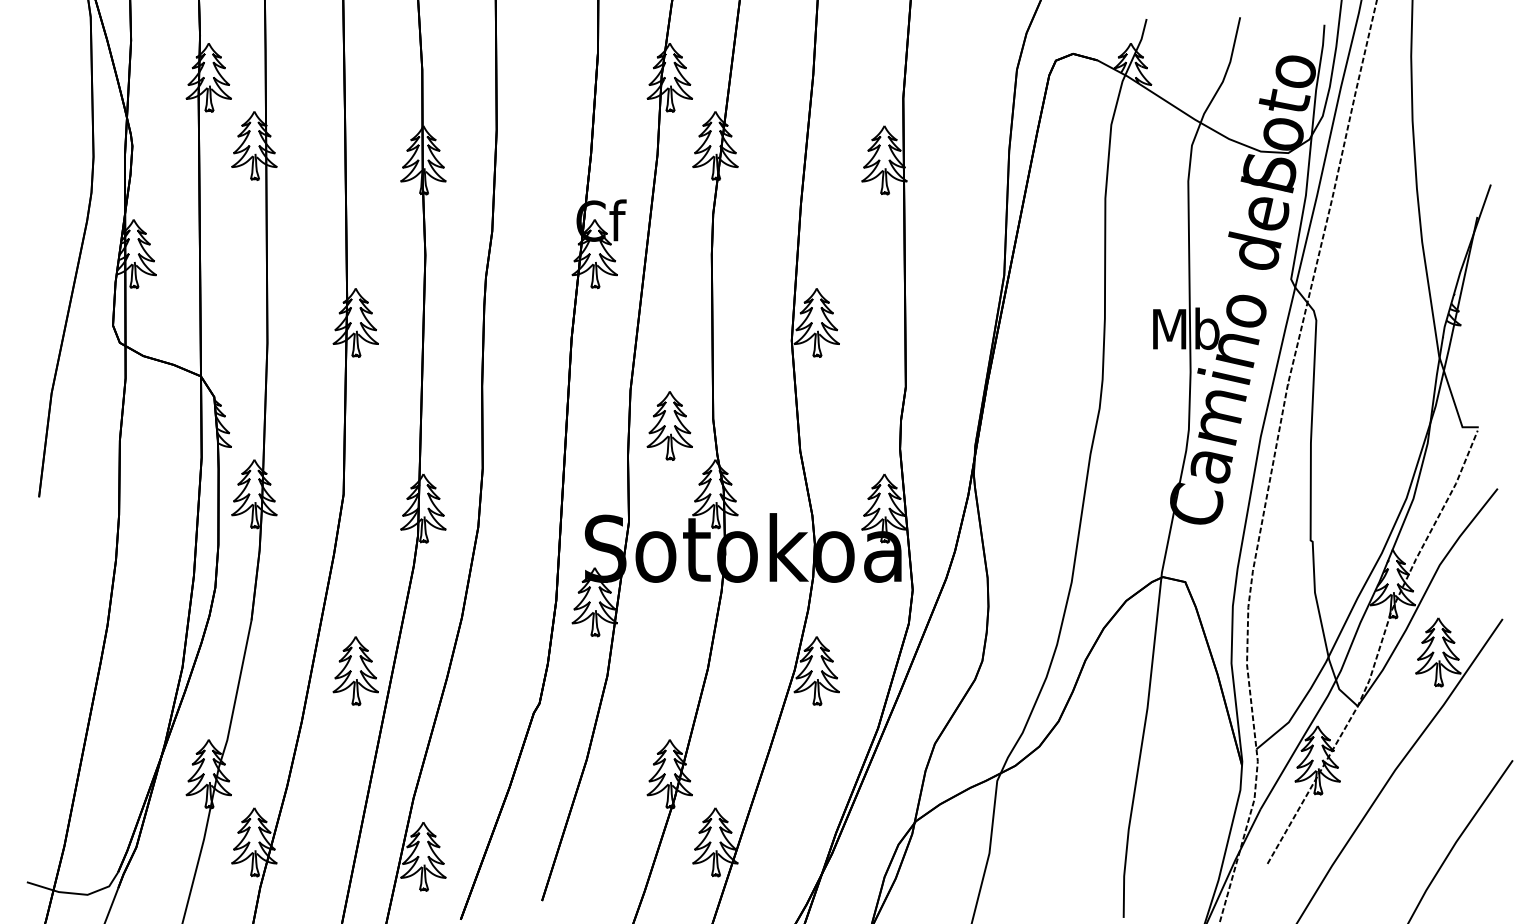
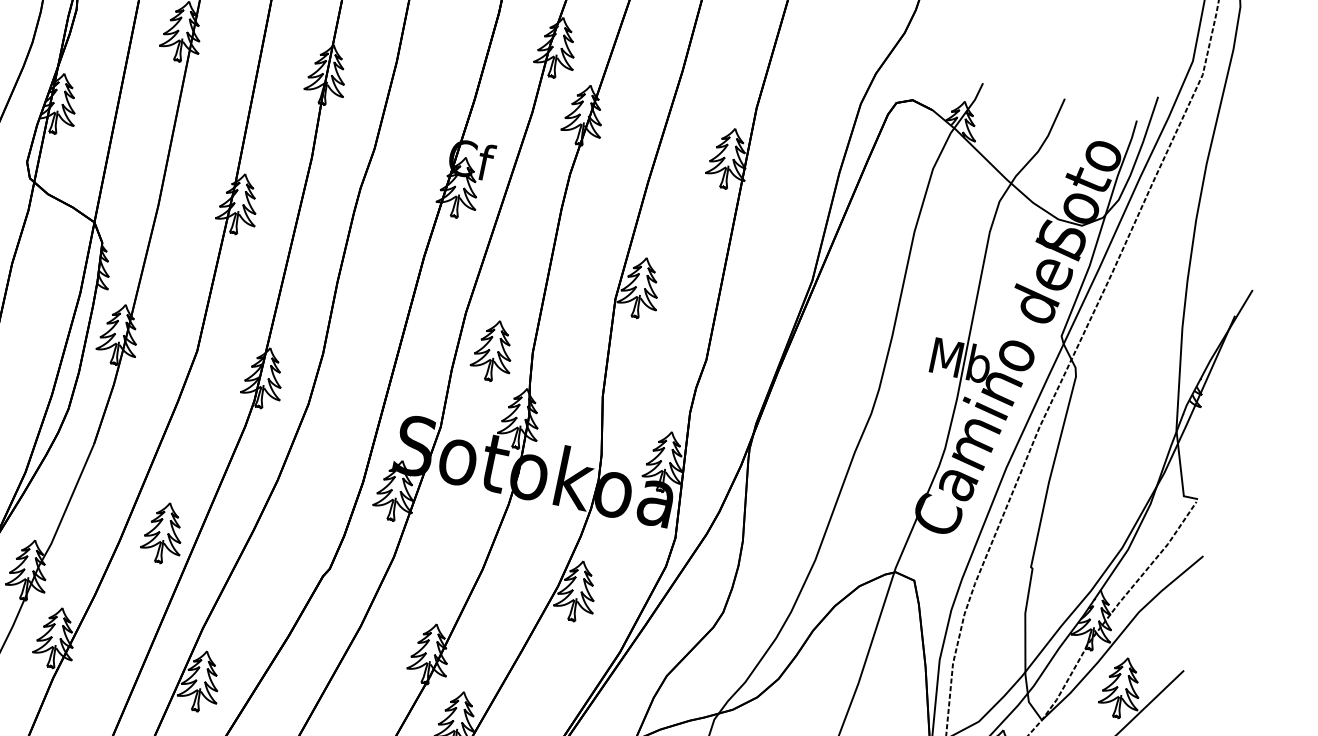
part: (355, 671) -> (163, 533), moved

